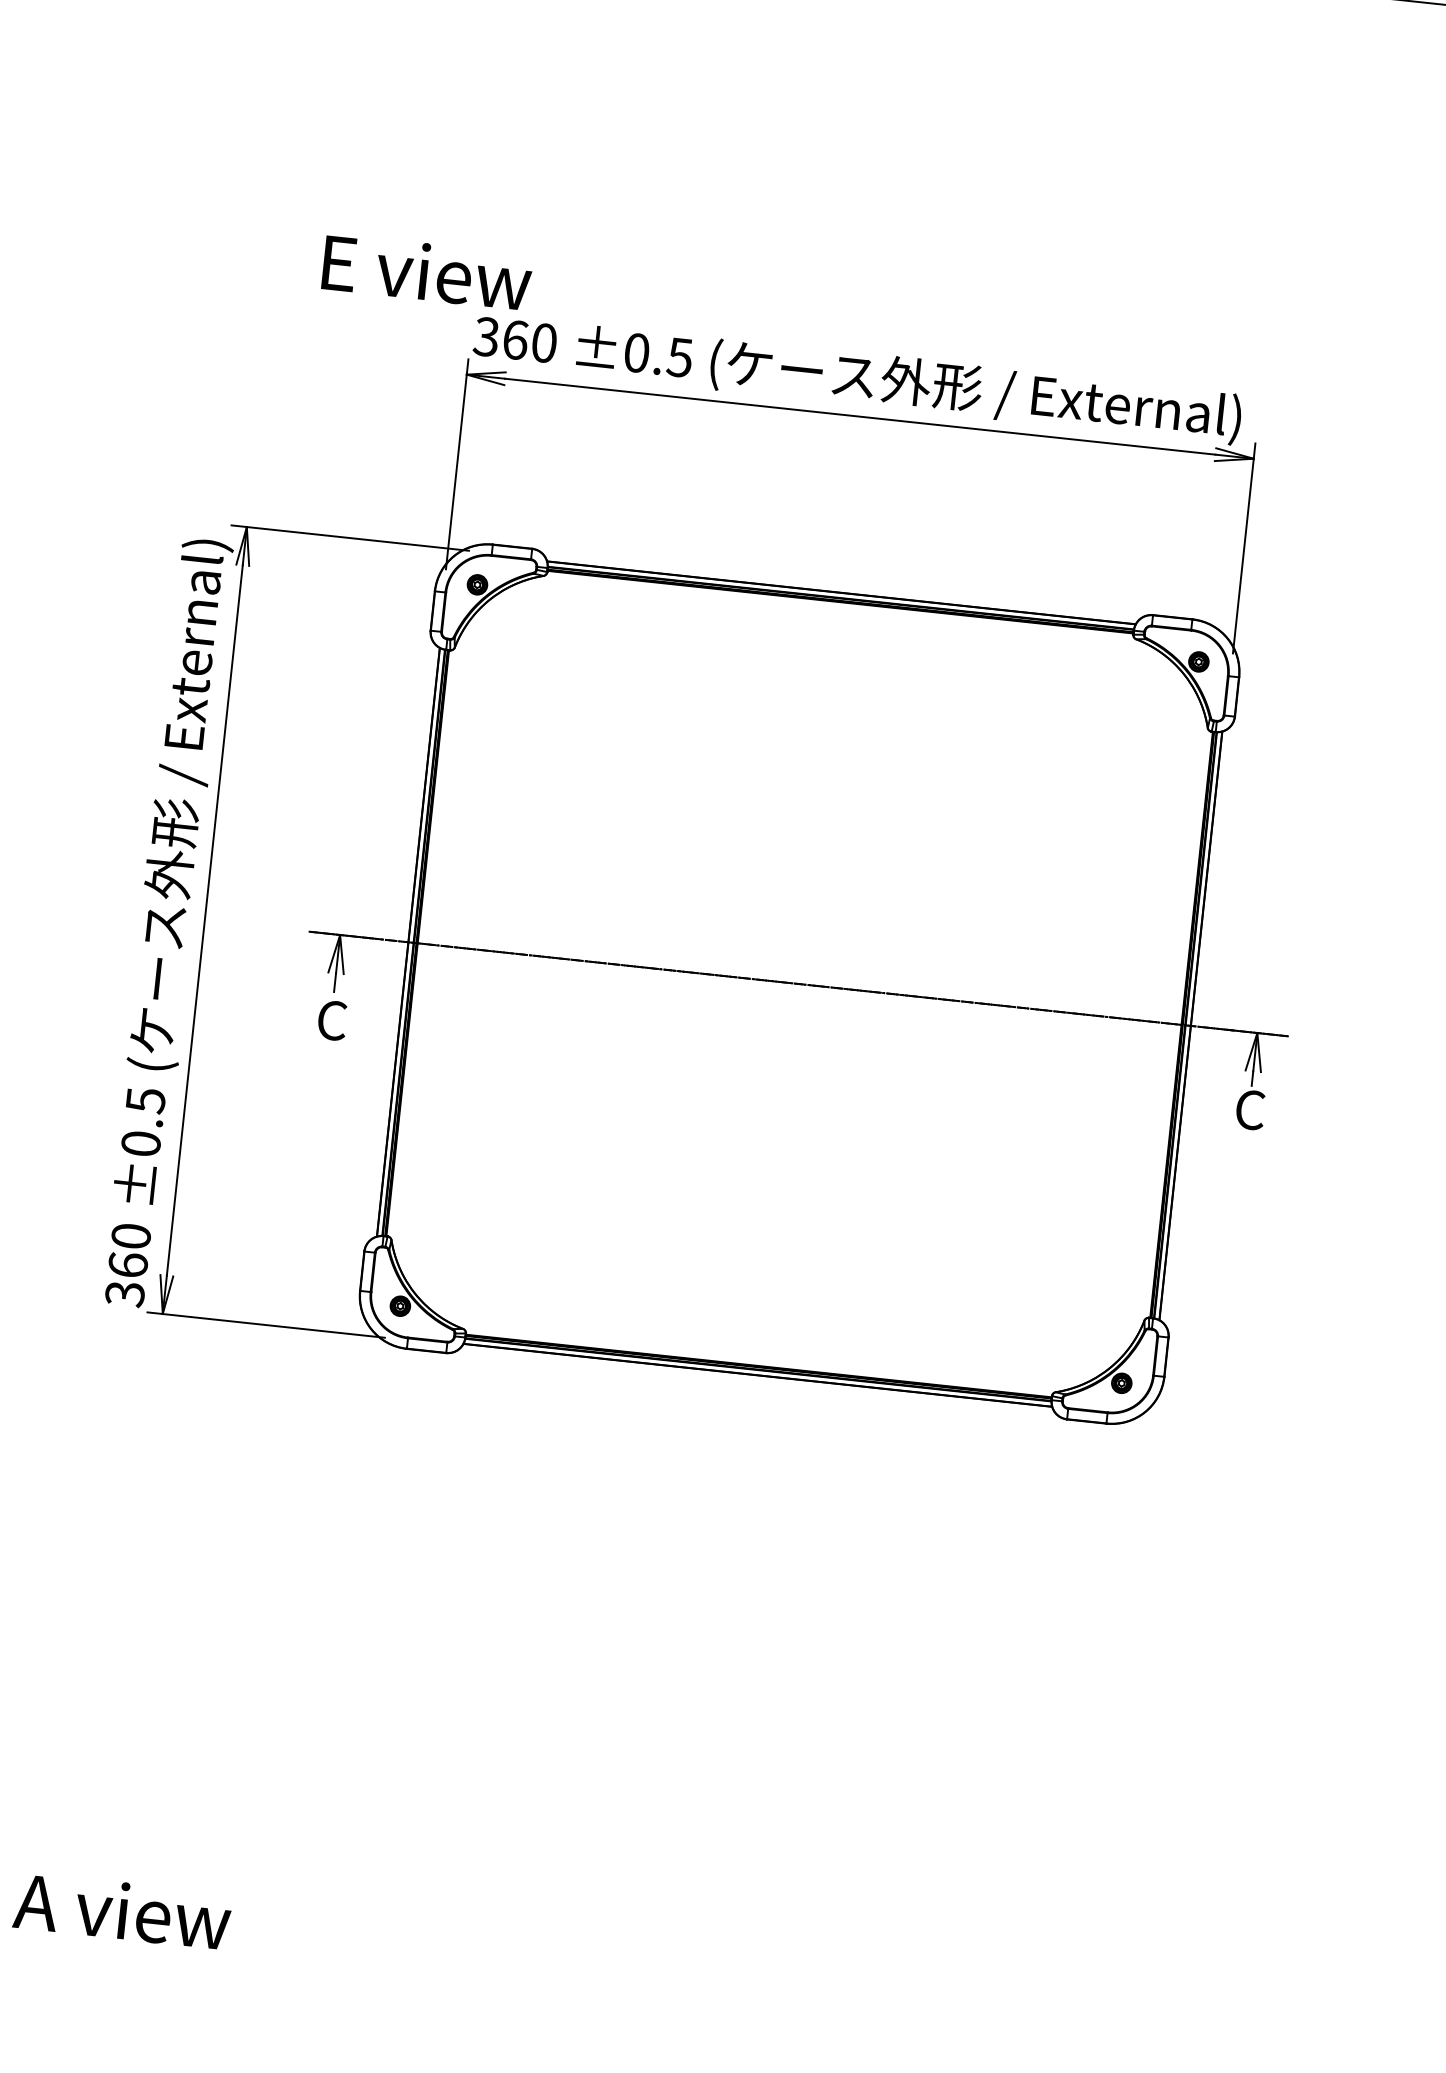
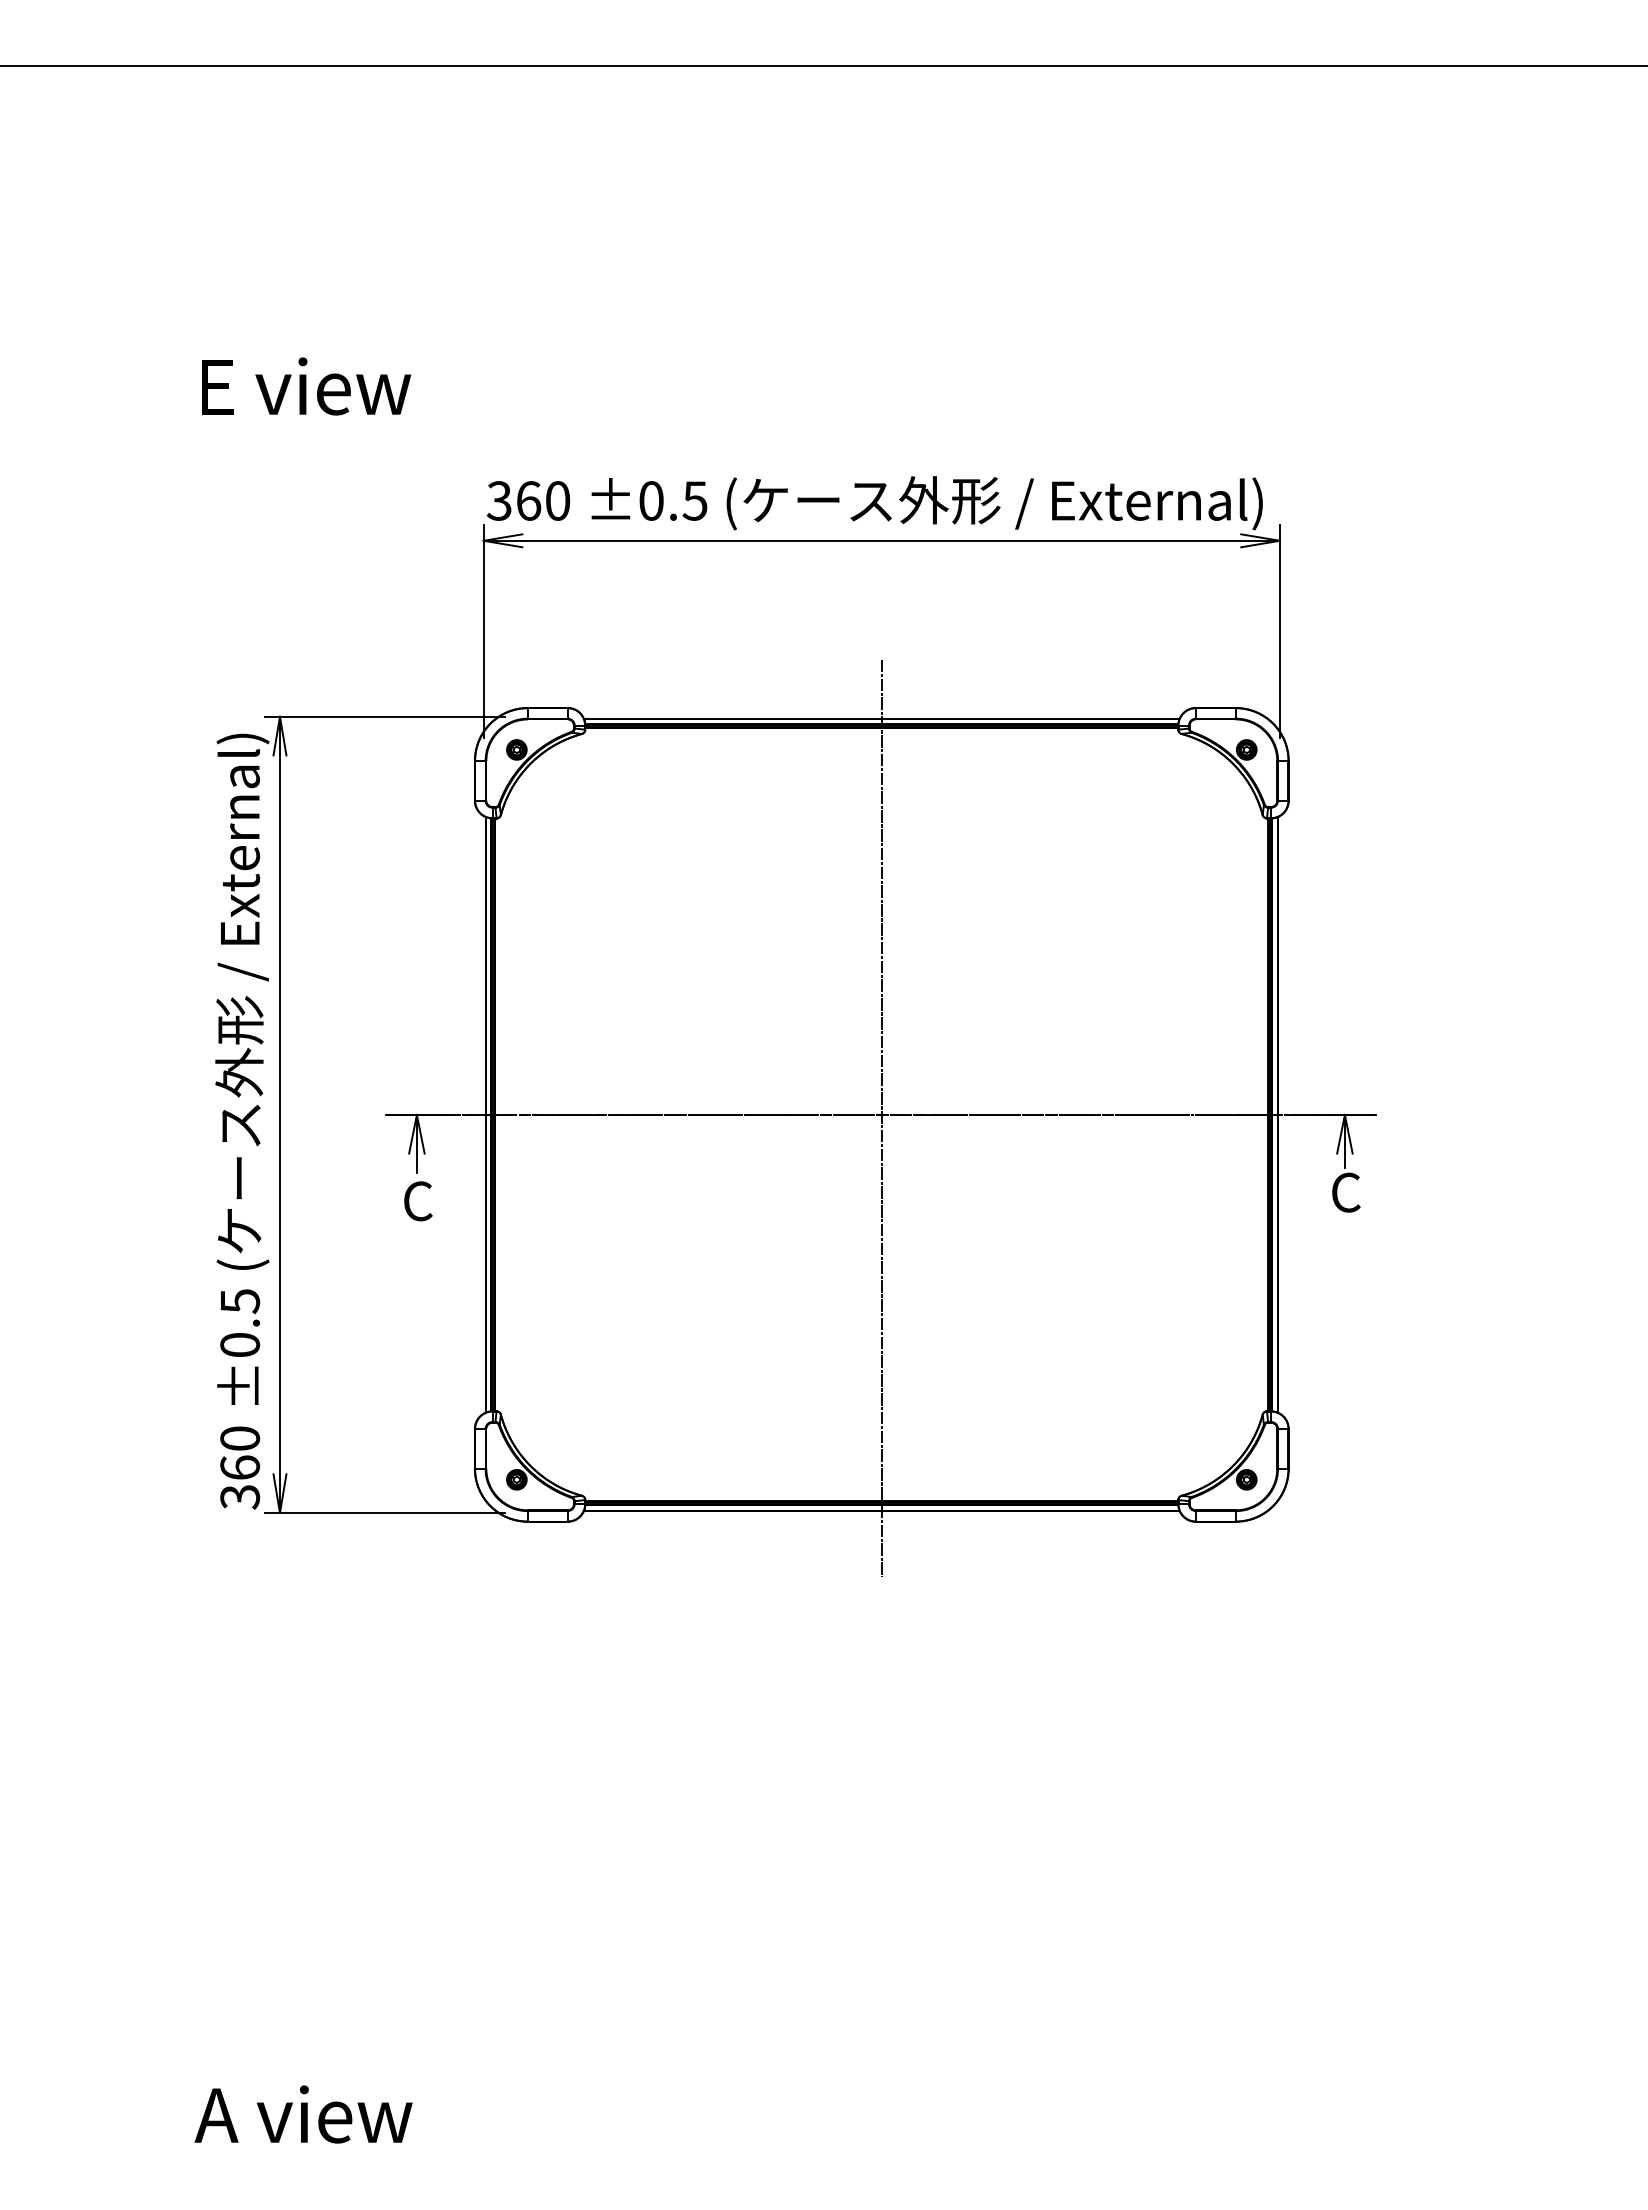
text: (427, 272) -> (306, 386), moved
line: (798, 987) -> (881, 1118), added

